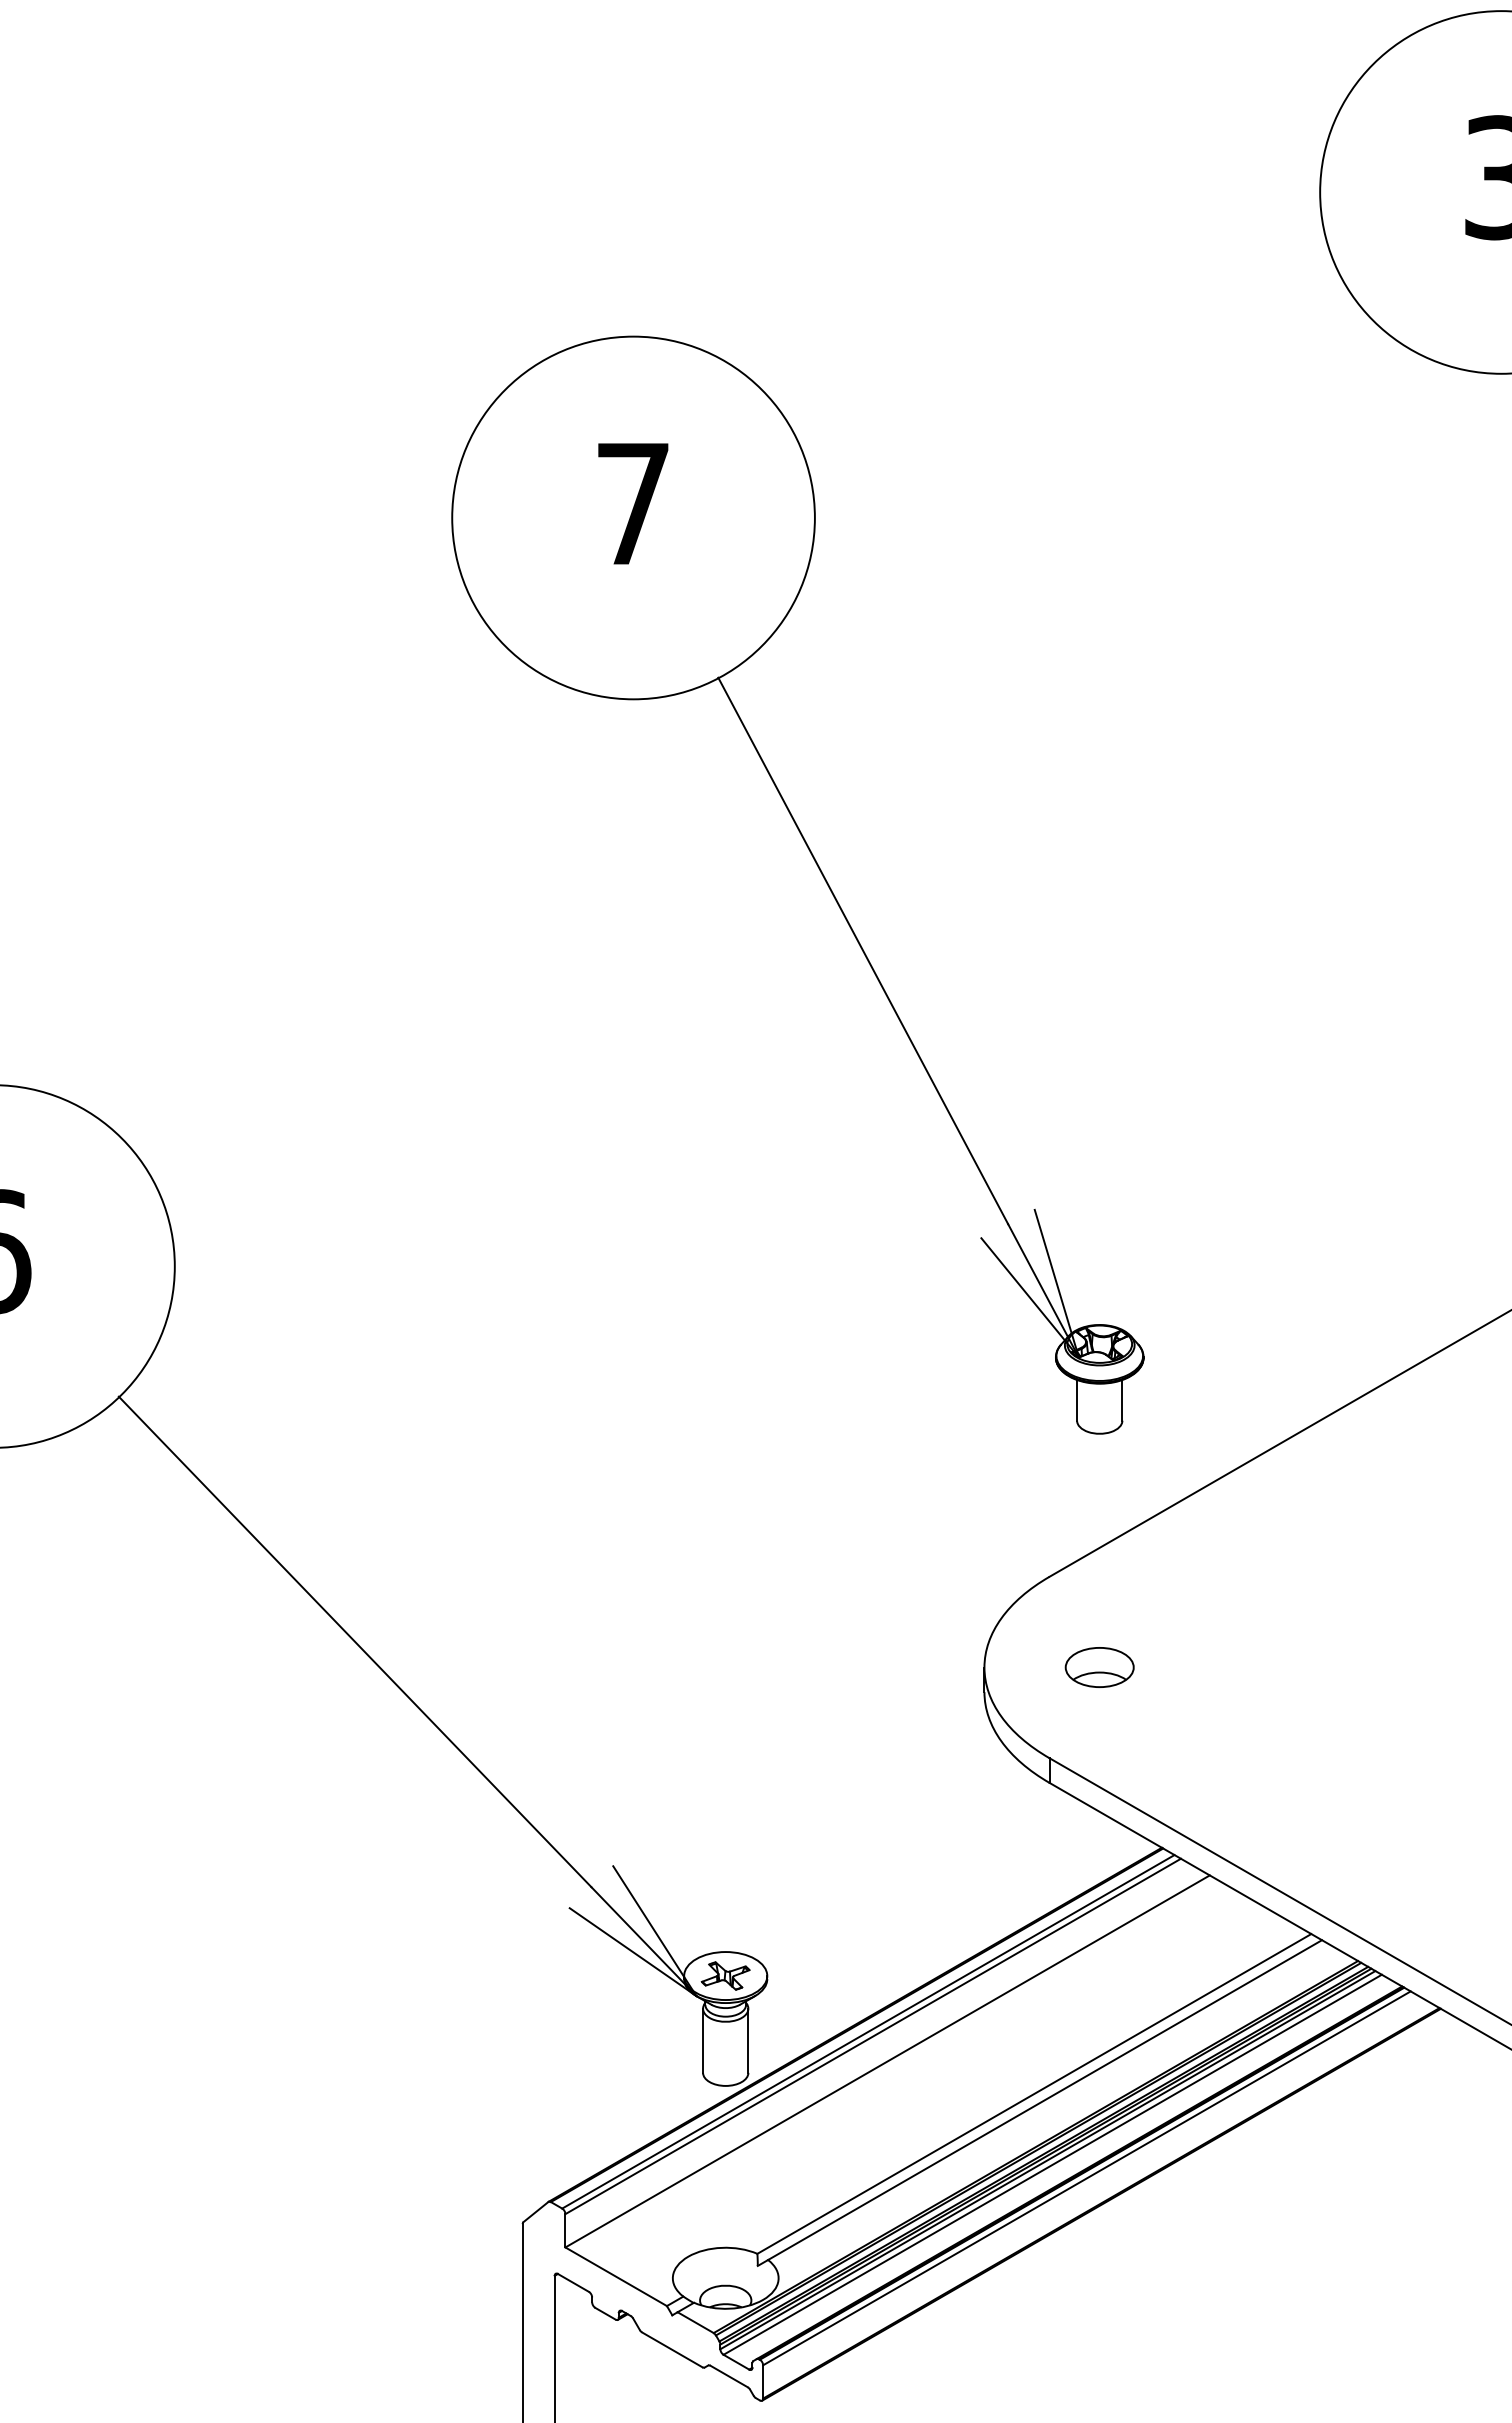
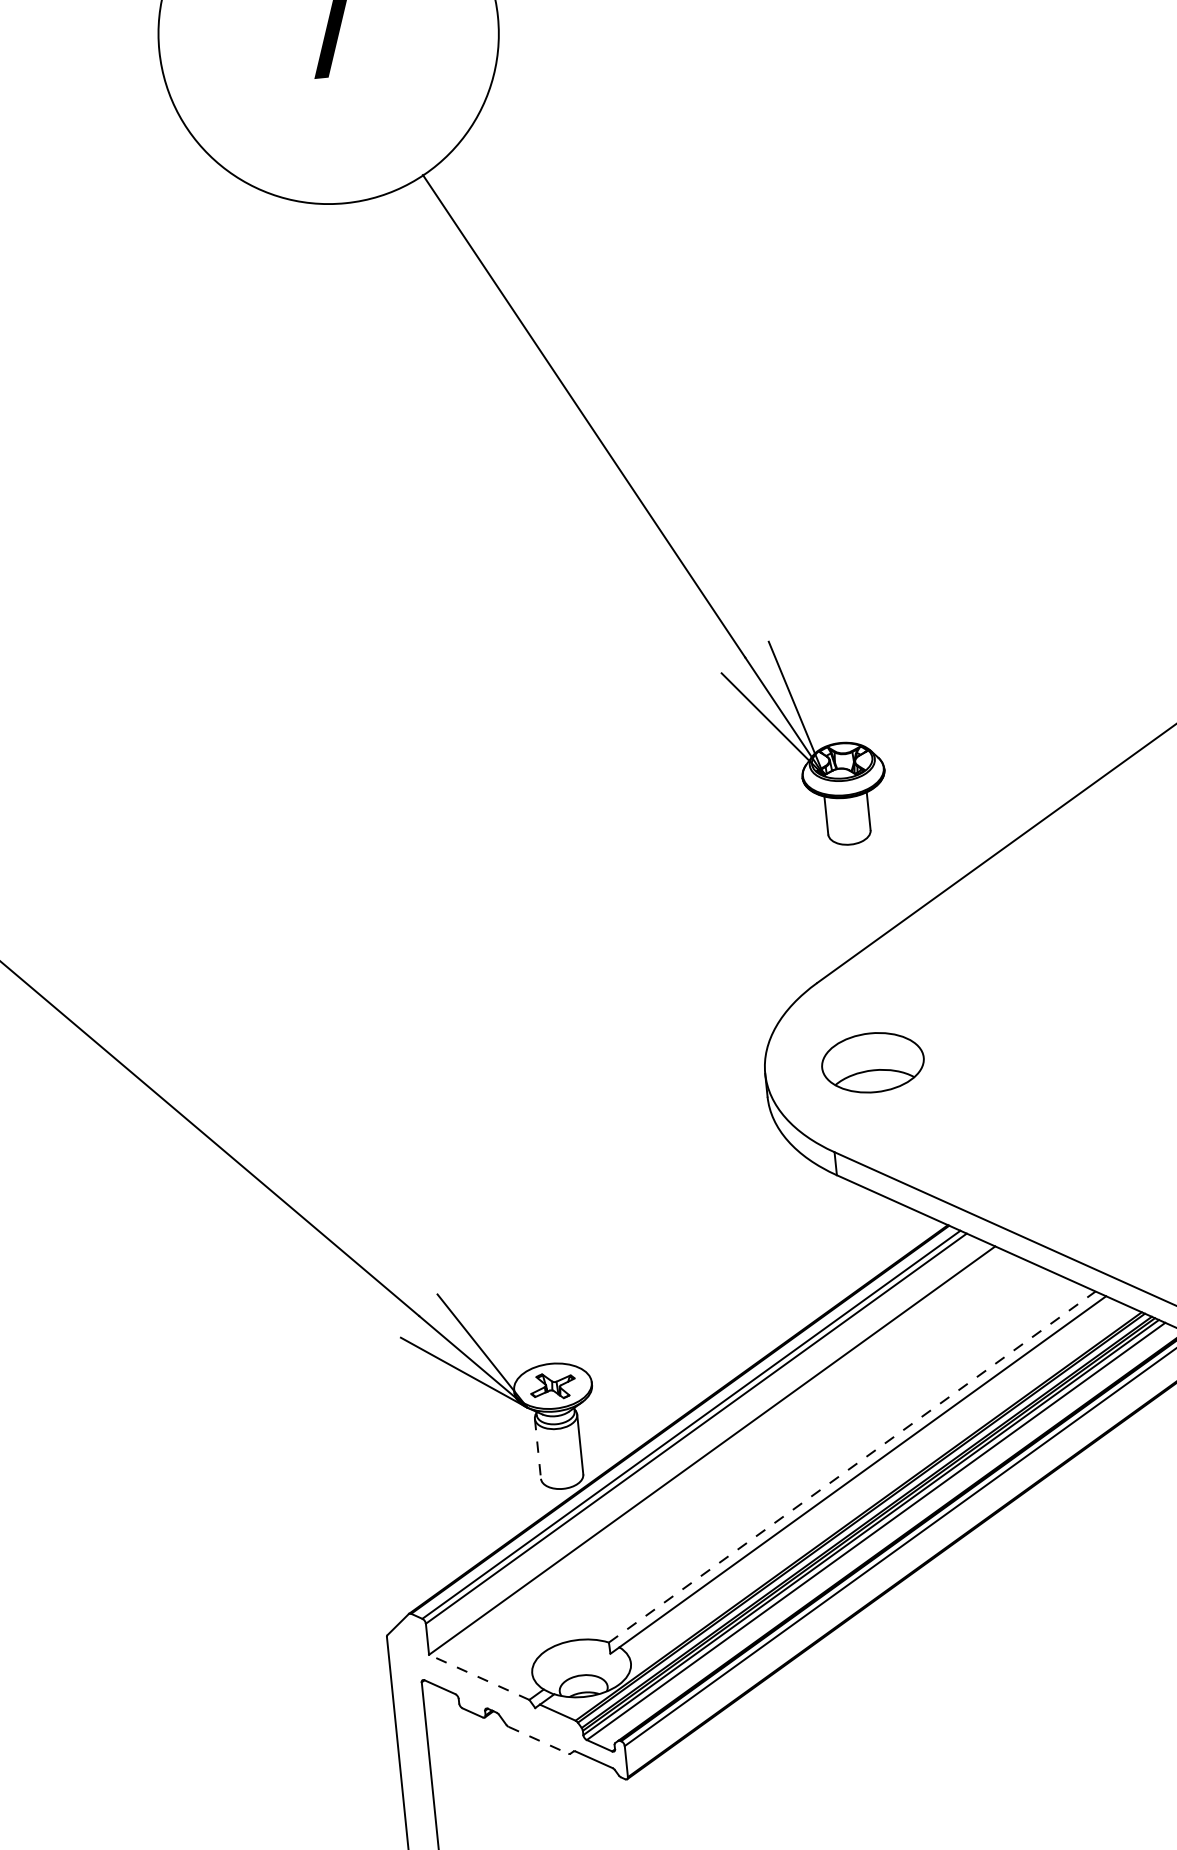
part: (1099, 1667) -> (872, 1062), size x1.6
line: (703, 2041) -> (538, 1449), solid -> dashed
line: (1034, 2093) -> (852, 1466), solid -> dashed
line: (616, 2276) -> (479, 1677), solid -> dashed
line: (672, 2349) -> (538, 1739), solid -> dashed

